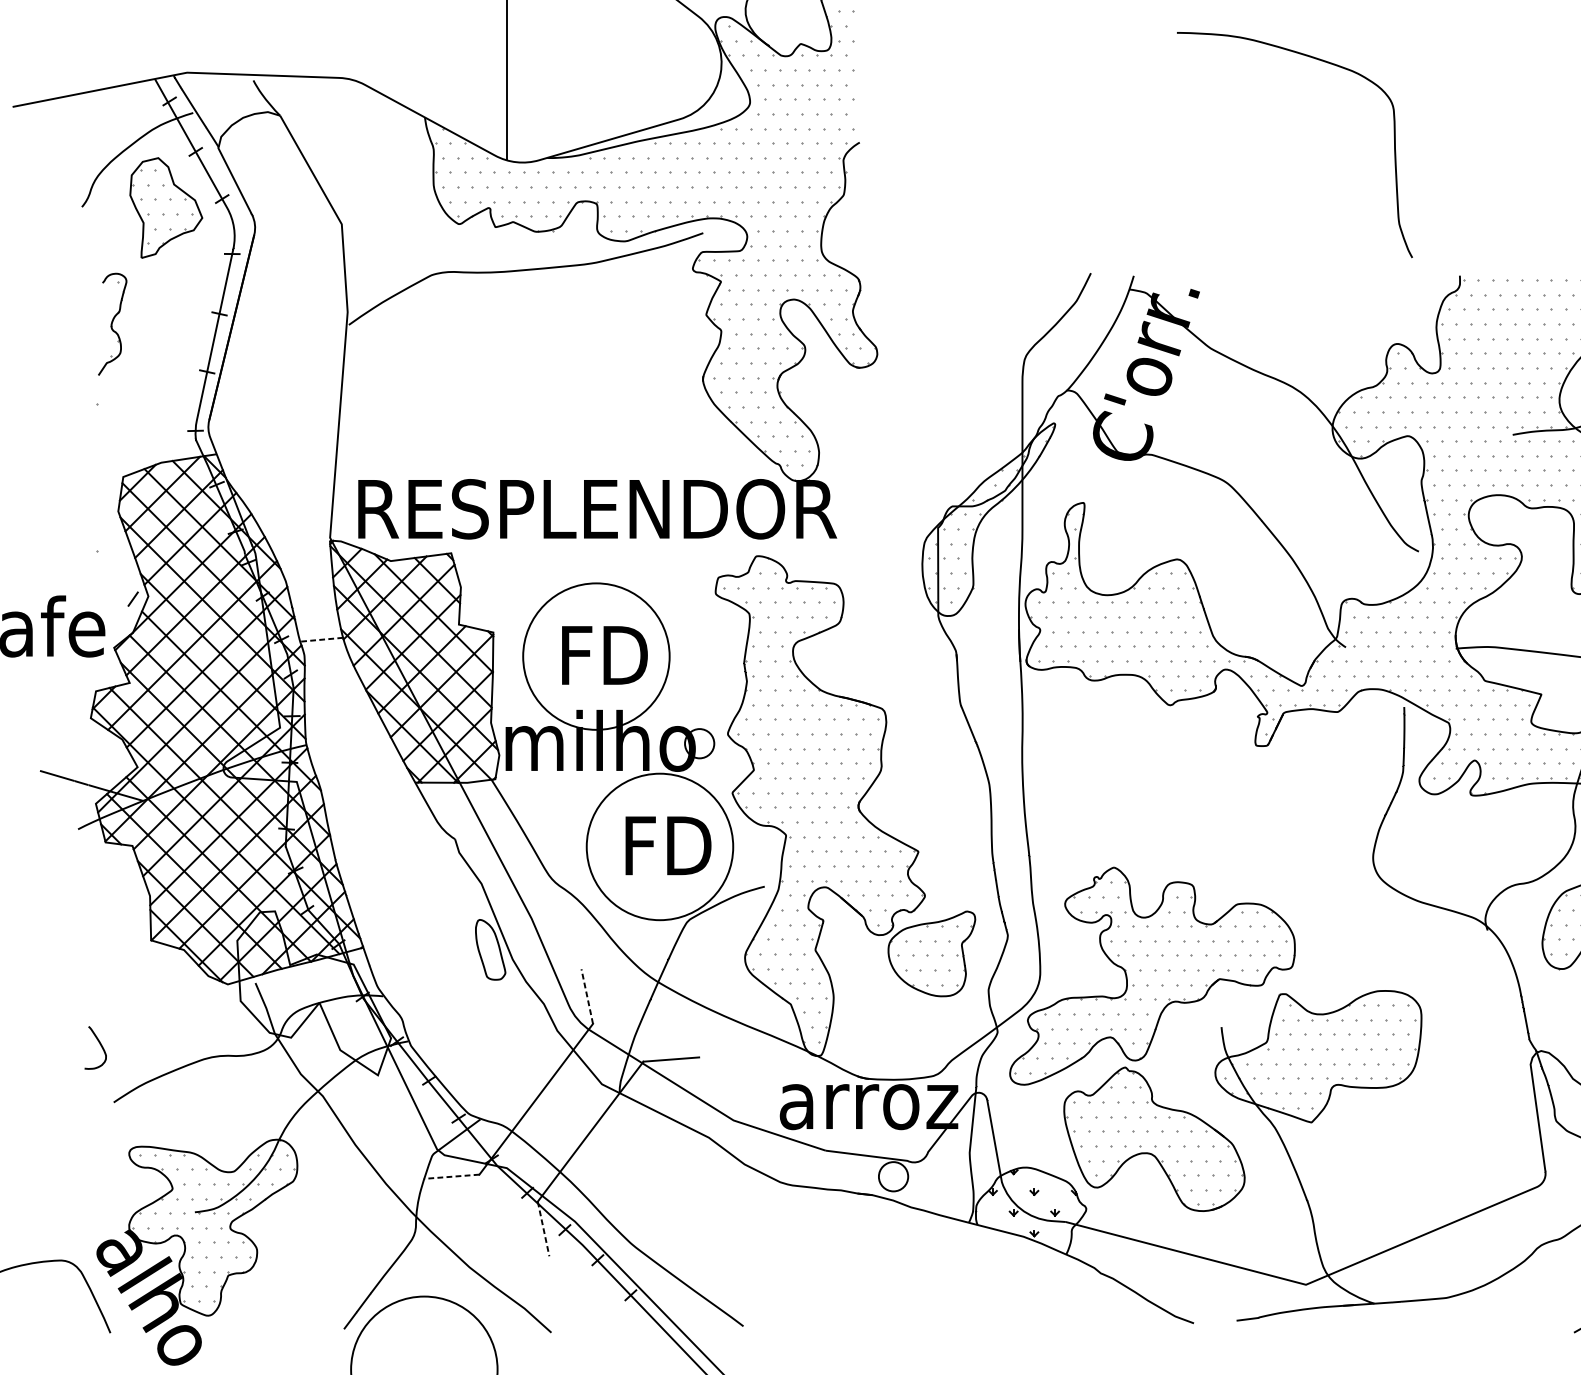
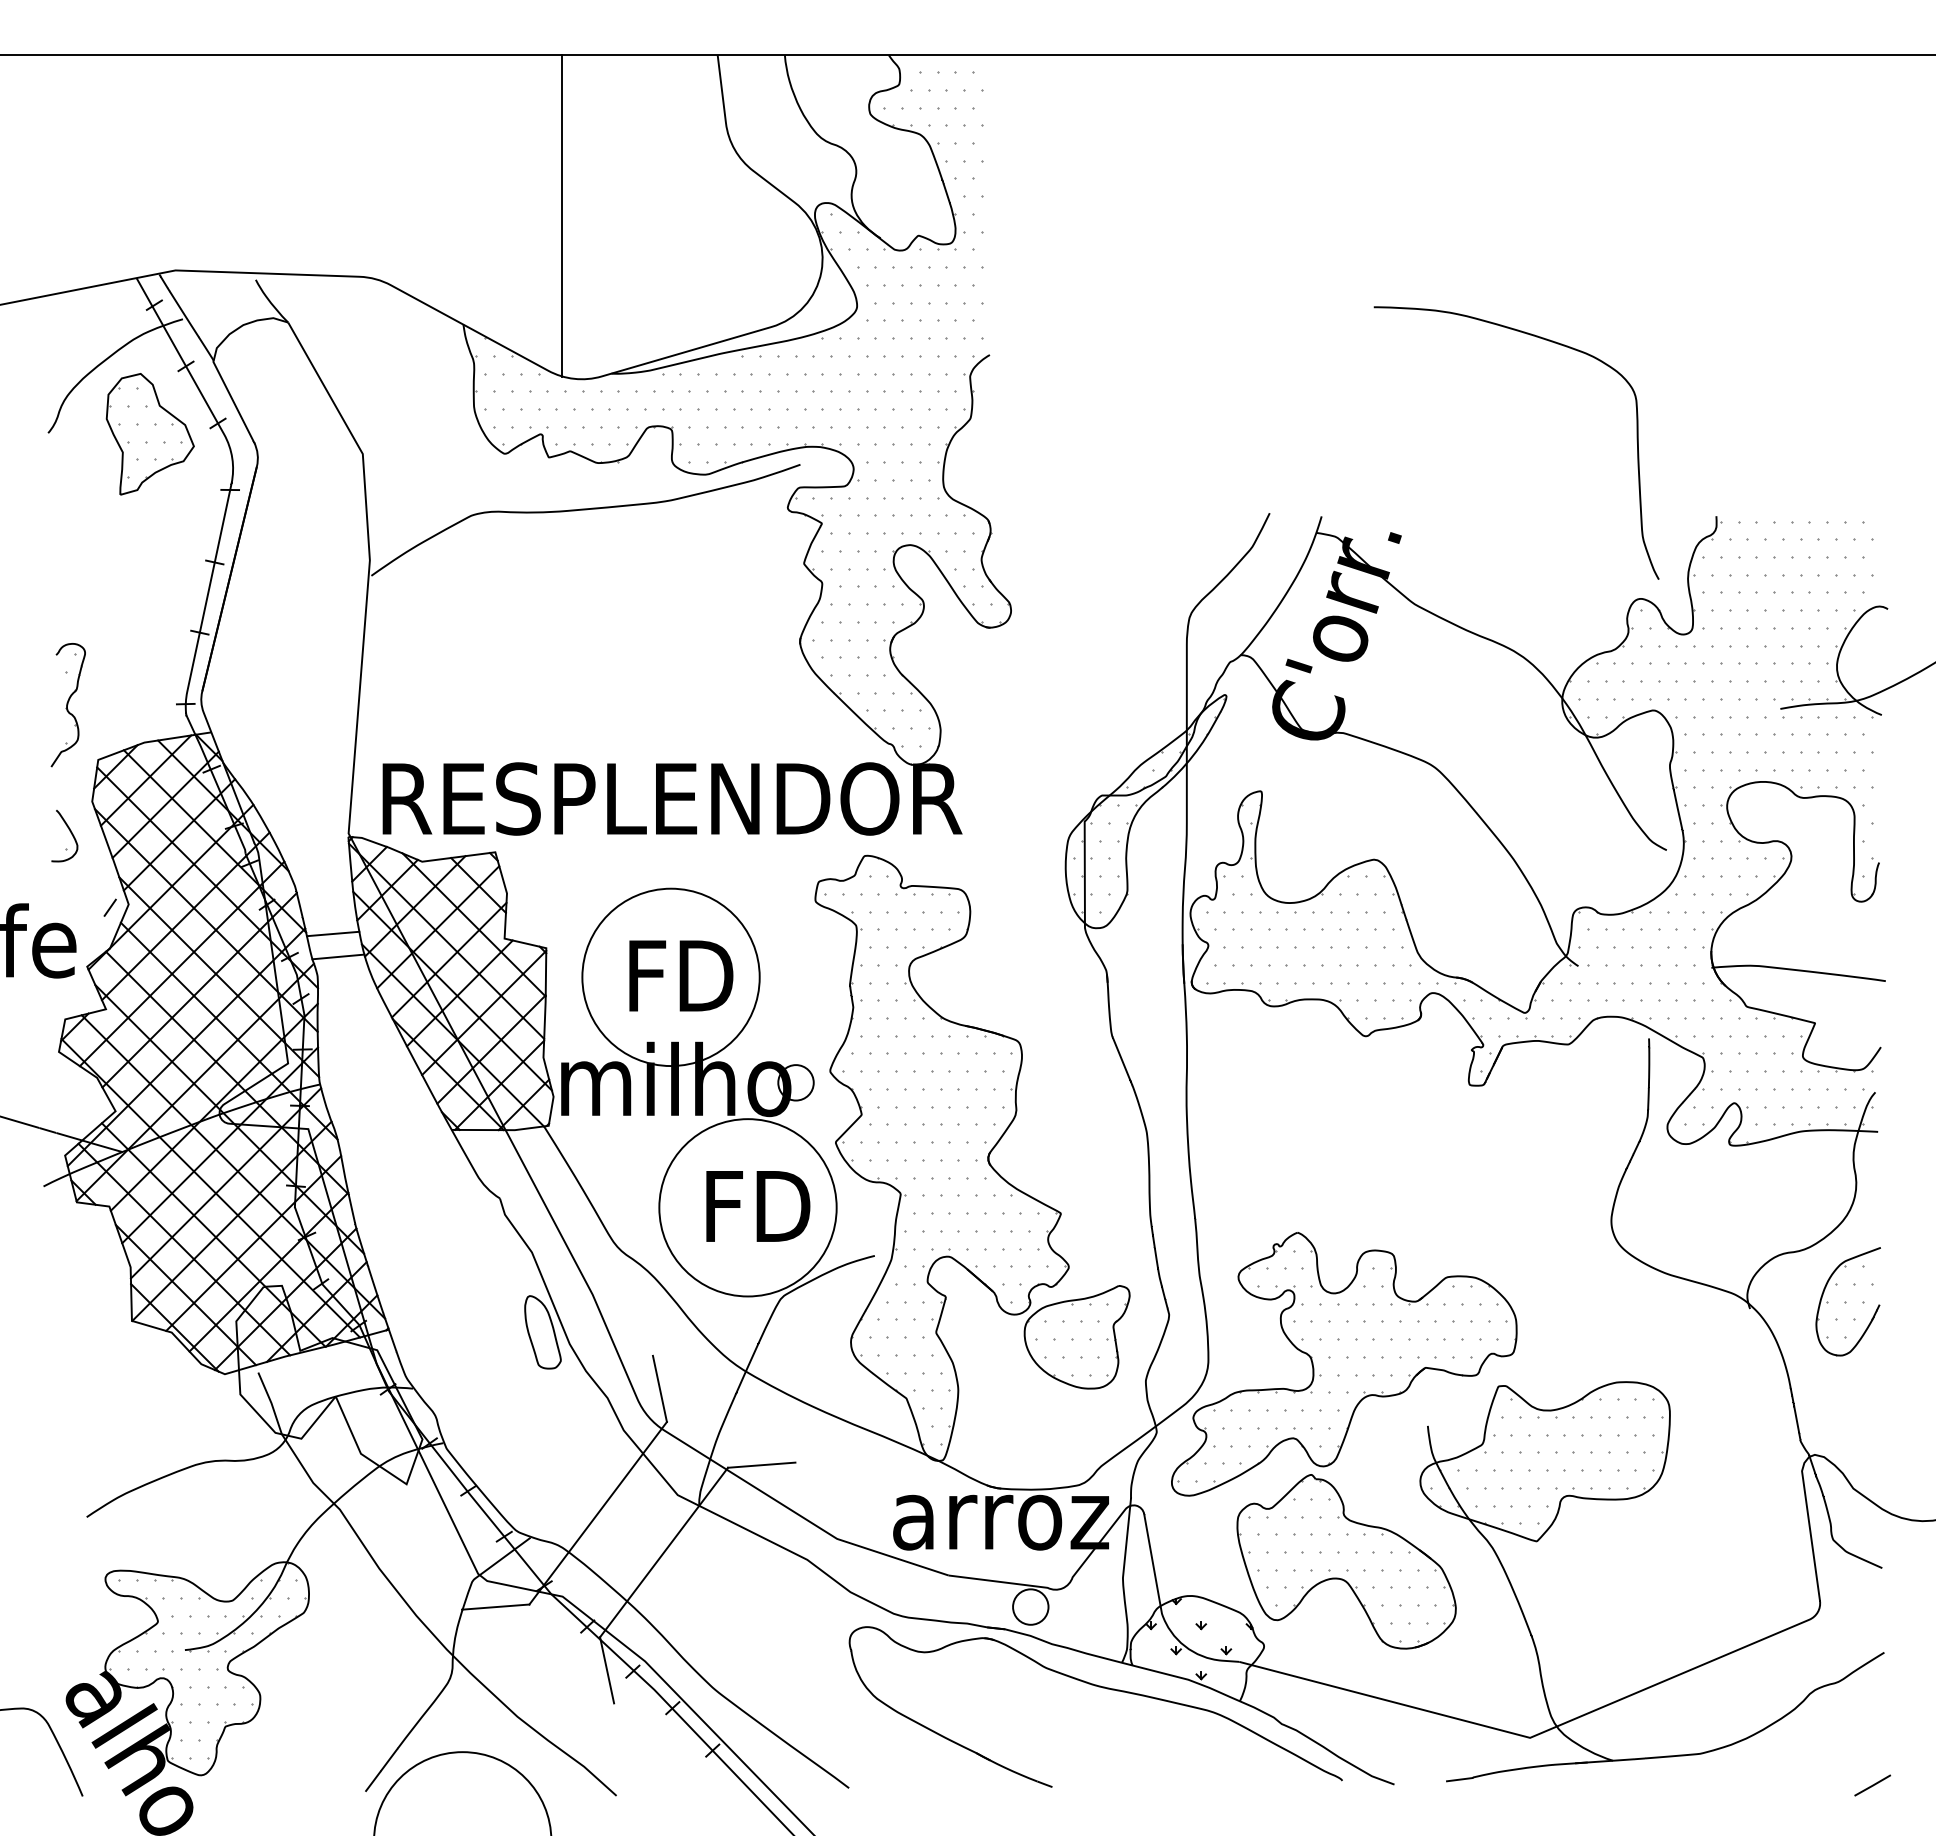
curve: (1321, 61) -> (1548, 341), moved
part: (111, 324) -> (67, 705), moved
line: (316, 620) -> (332, 933), added
line: (320, 640) -> (337, 957), dashed -> solid
line: (586, 996) -> (659, 1388), dashed -> solid
curve: (100, 1045) -> (70, 833), moved
line: (451, 1177) -> (495, 1607), dashed -> solid
line: (543, 1229) -> (607, 1670), dashed -> solid
part: (949, 1243) -> (1098, 1687), added

